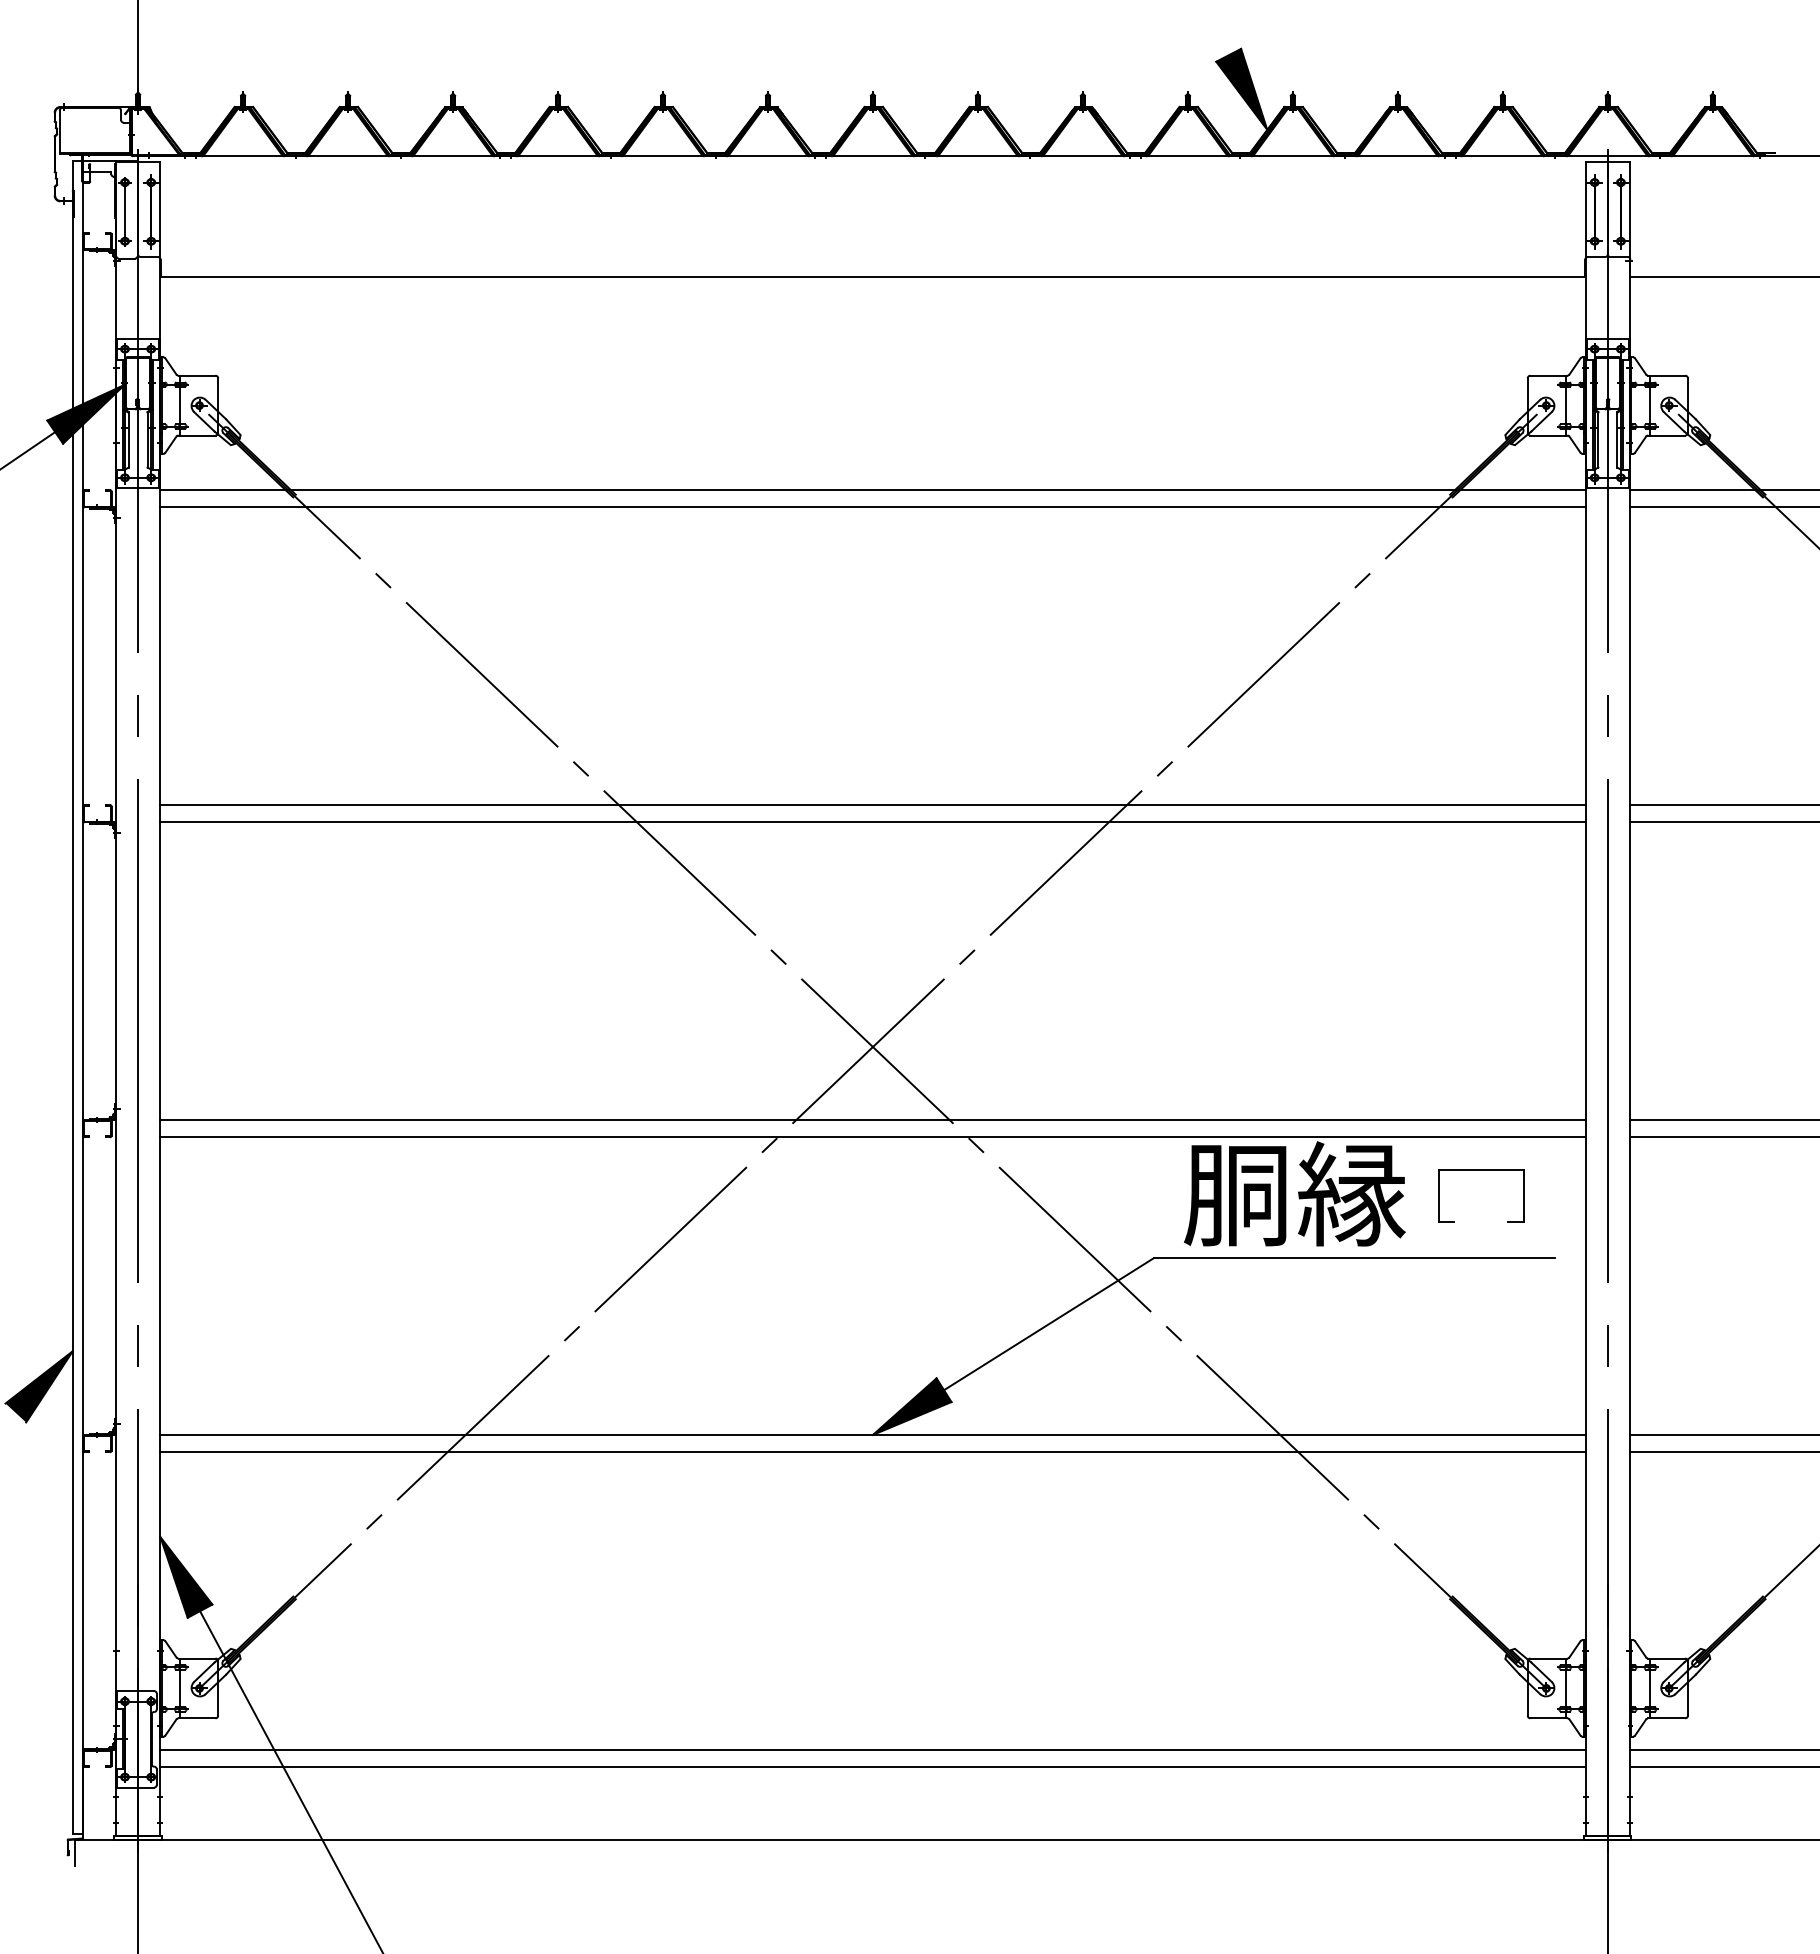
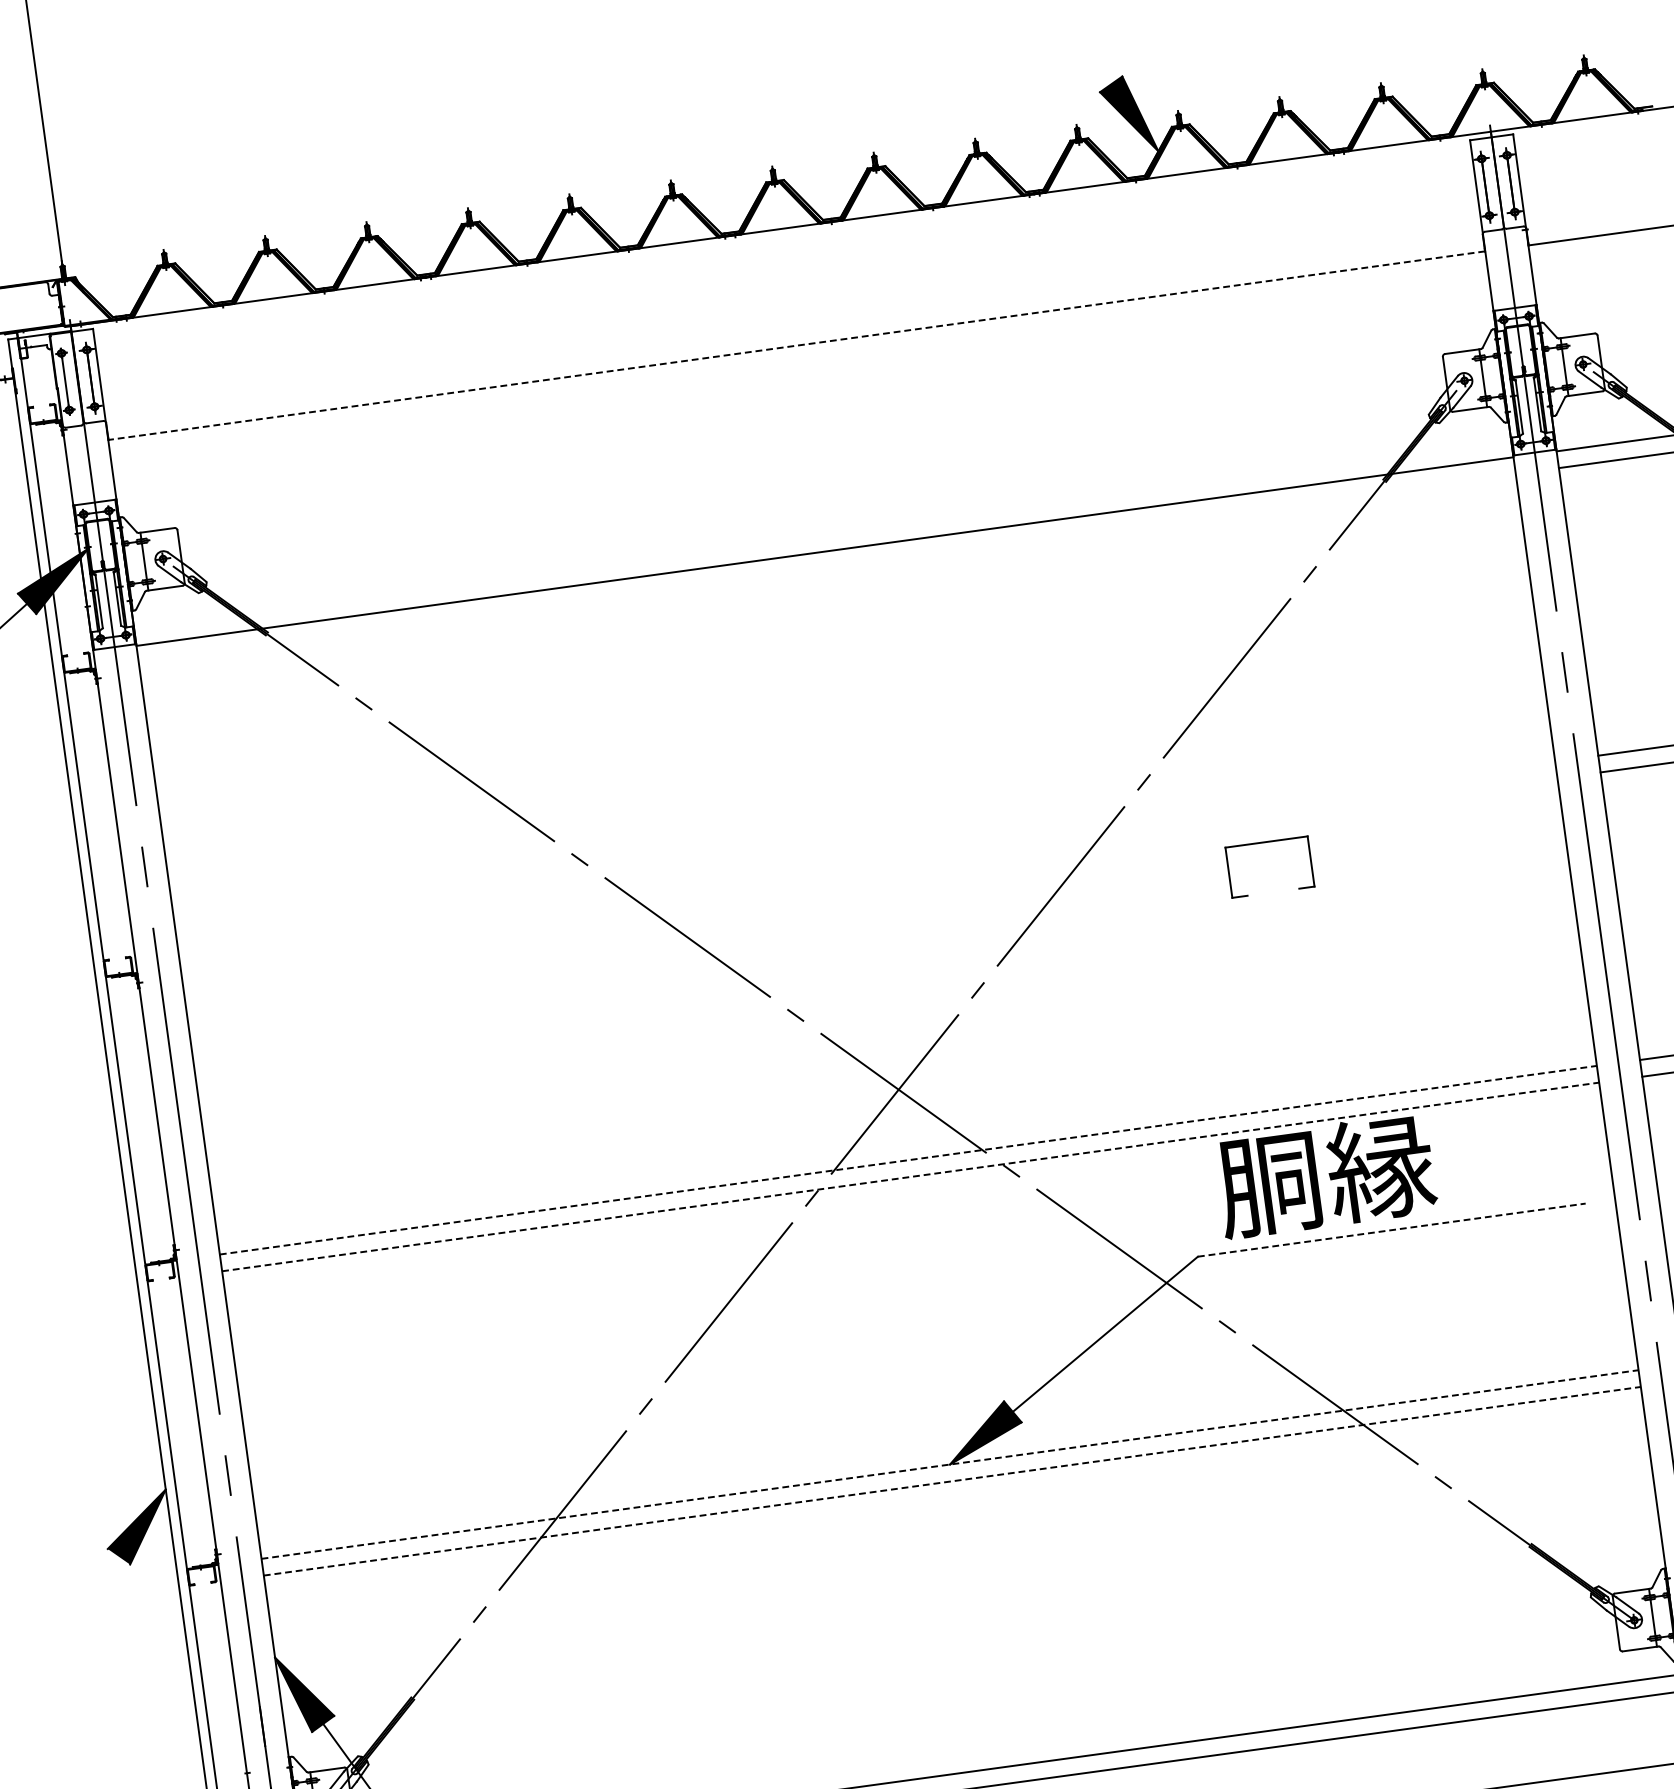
line: (872, 277) -> (796, 346), solid -> dashed
line: (872, 507) -> (826, 568), removed
line: (872, 805) -> (866, 856), removed
line: (872, 822) -> (868, 872), removed
line: (872, 1119) -> (907, 1159), solid -> dashed
line: (872, 1137) -> (910, 1177), solid -> dashed
part: (1481, 1170) -> (1267, 842), moved
line: (1354, 1258) -> (1392, 1230), solid -> dashed
line: (872, 1434) -> (949, 1464), solid -> dashed
line: (872, 1452) -> (951, 1481), solid -> dashed

